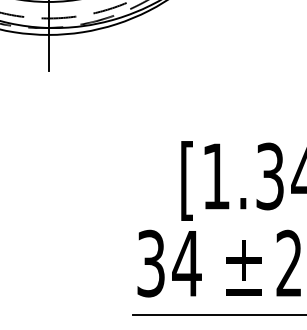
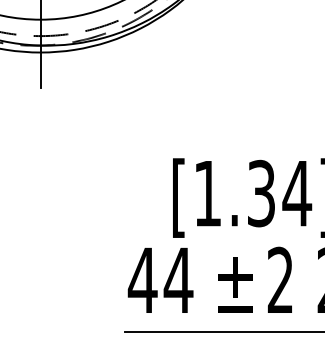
text: (150, 263) -> (142, 280), 34 -> 44

